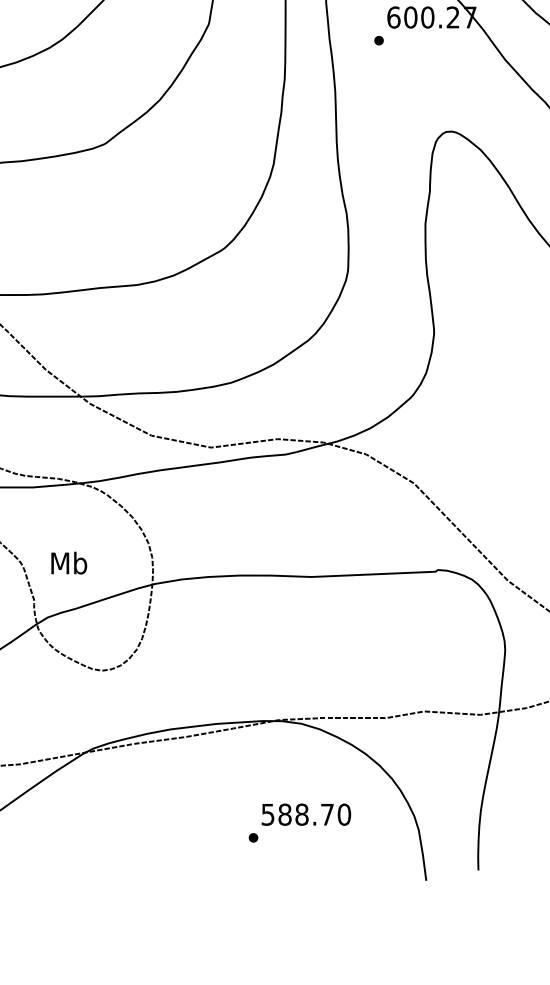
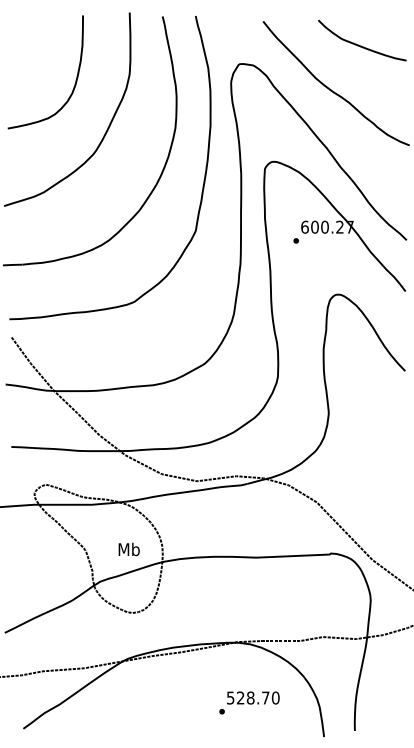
text: (67, 563) -> (128, 549), moved
text: (284, 813) -> (240, 697), 588.70 -> 528.70

